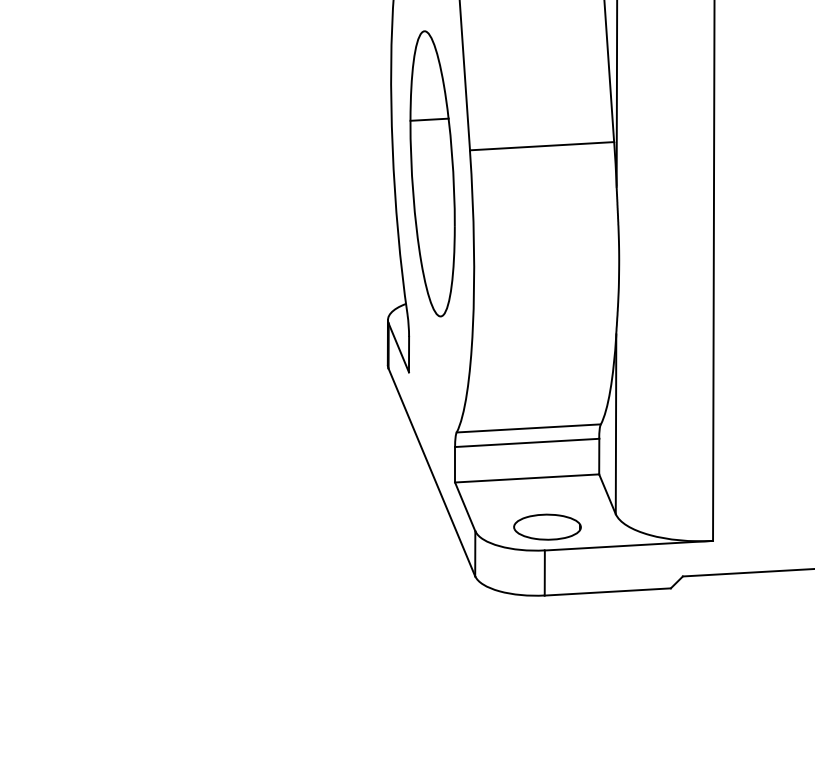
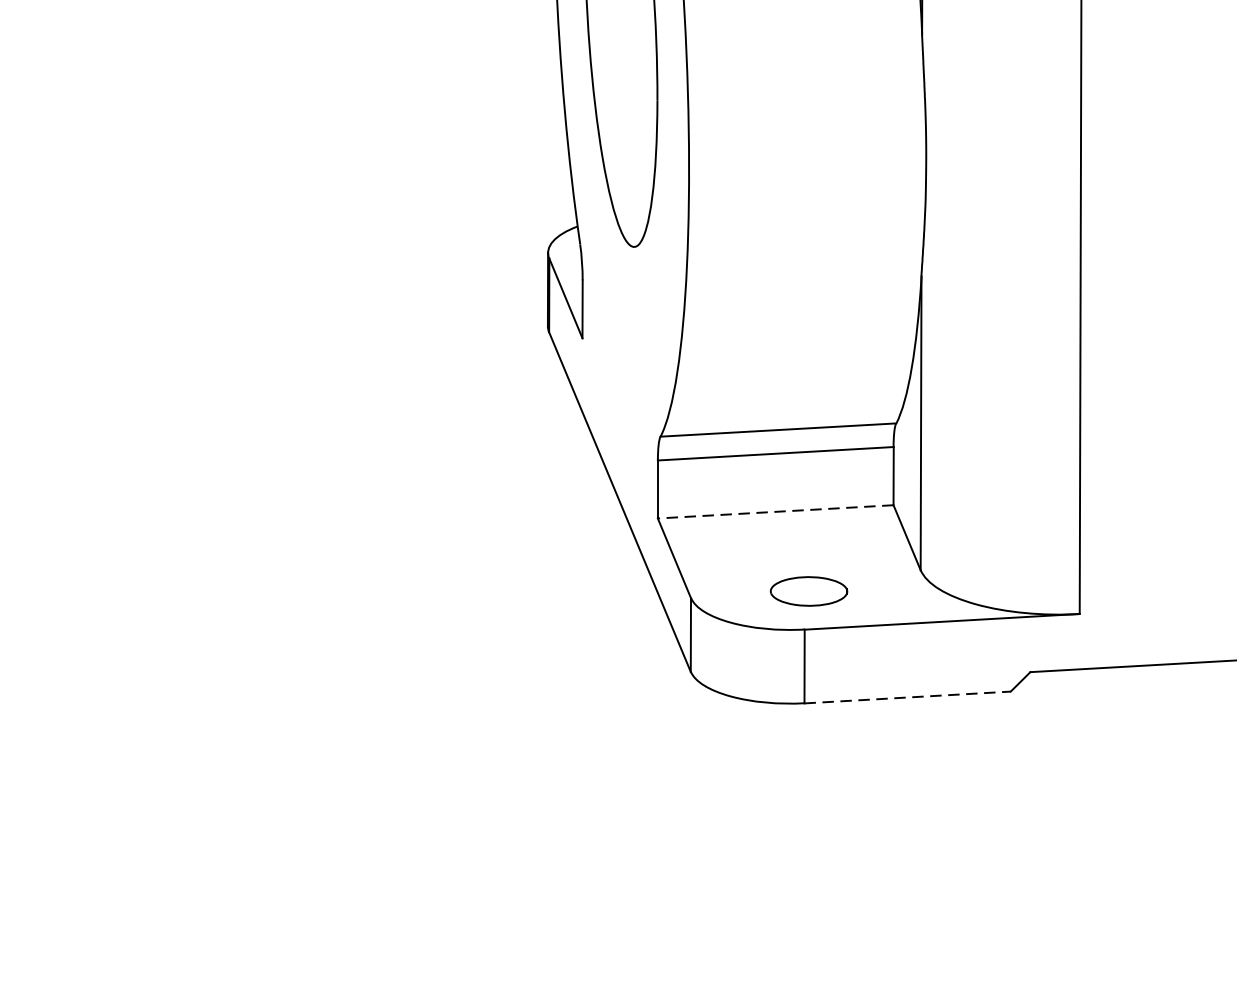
line: (526, 478) -> (774, 511), solid -> dashed
part: (547, 526) -> (809, 590), size x0.7
line: (608, 591) -> (908, 696), solid -> dashed

